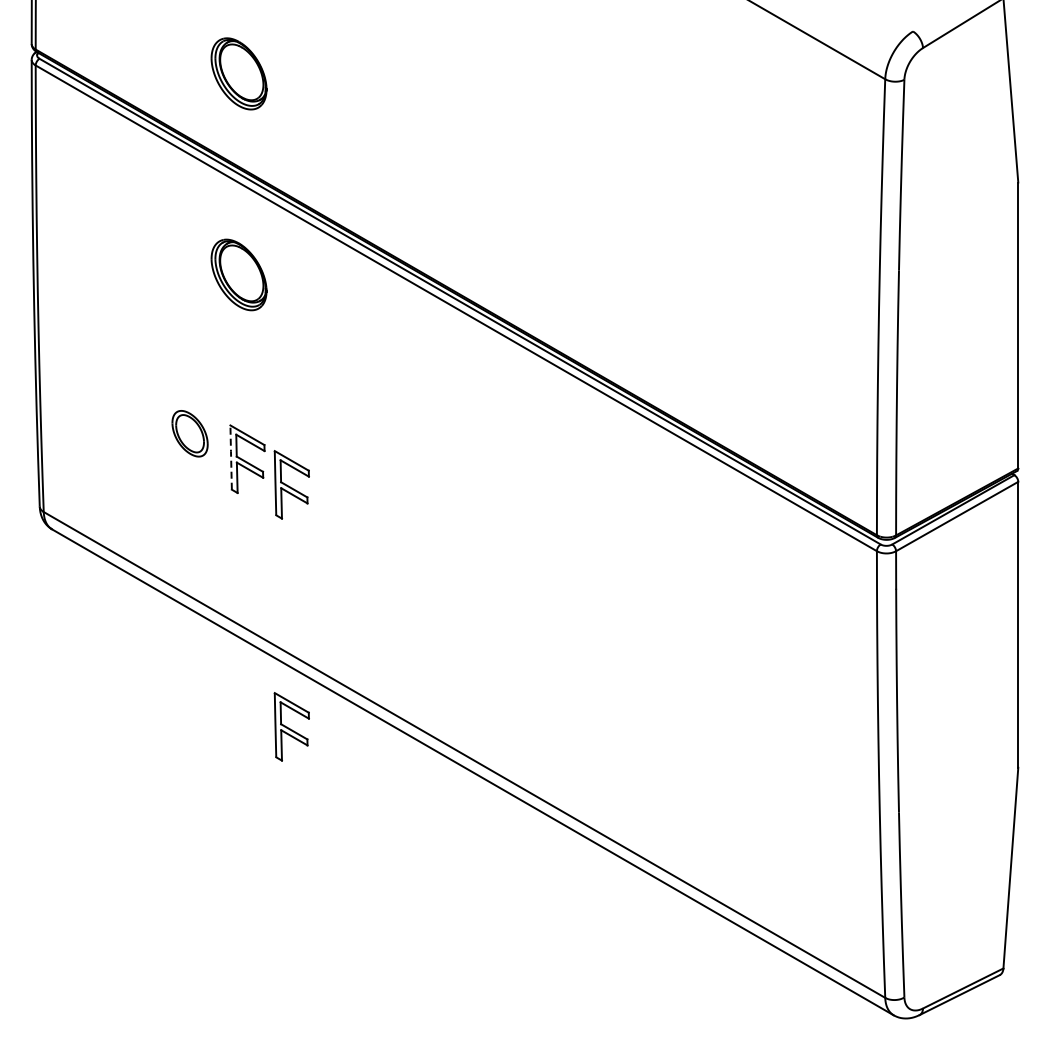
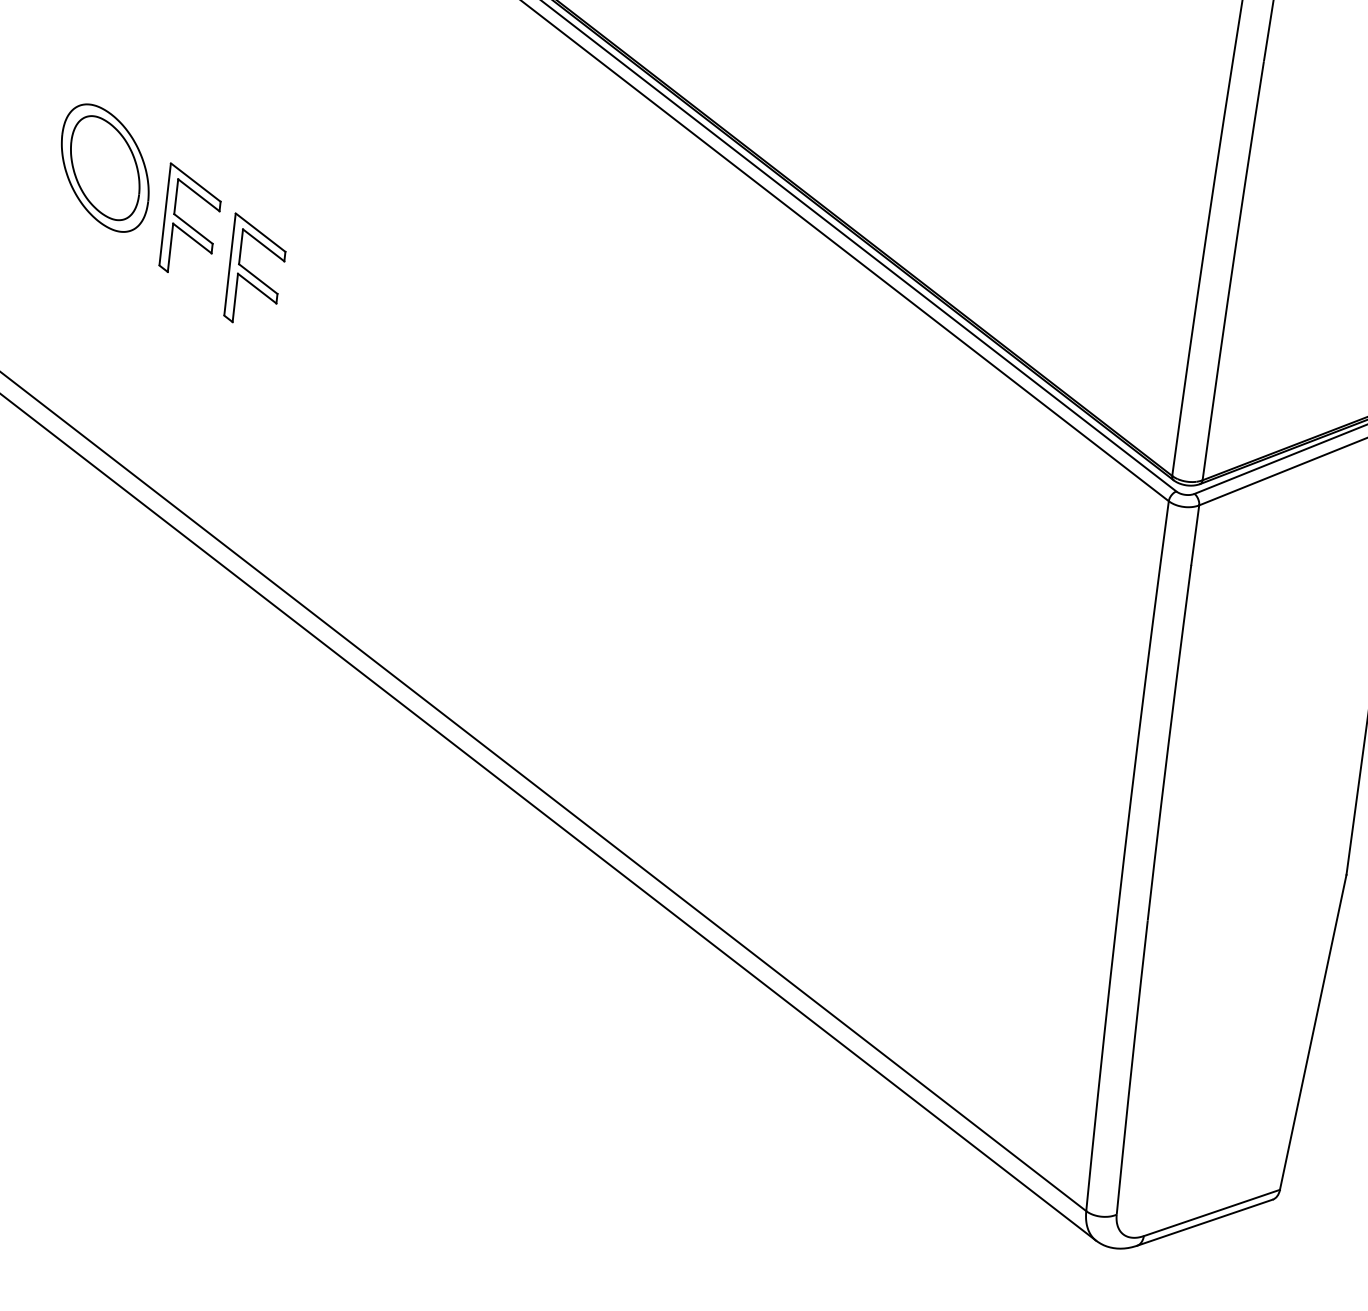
part: (189, 433) -> (104, 167), size x1.67
line: (231, 457) -> (165, 214), dashed -> solid
part: (291, 726) -> (203, 653), removed

